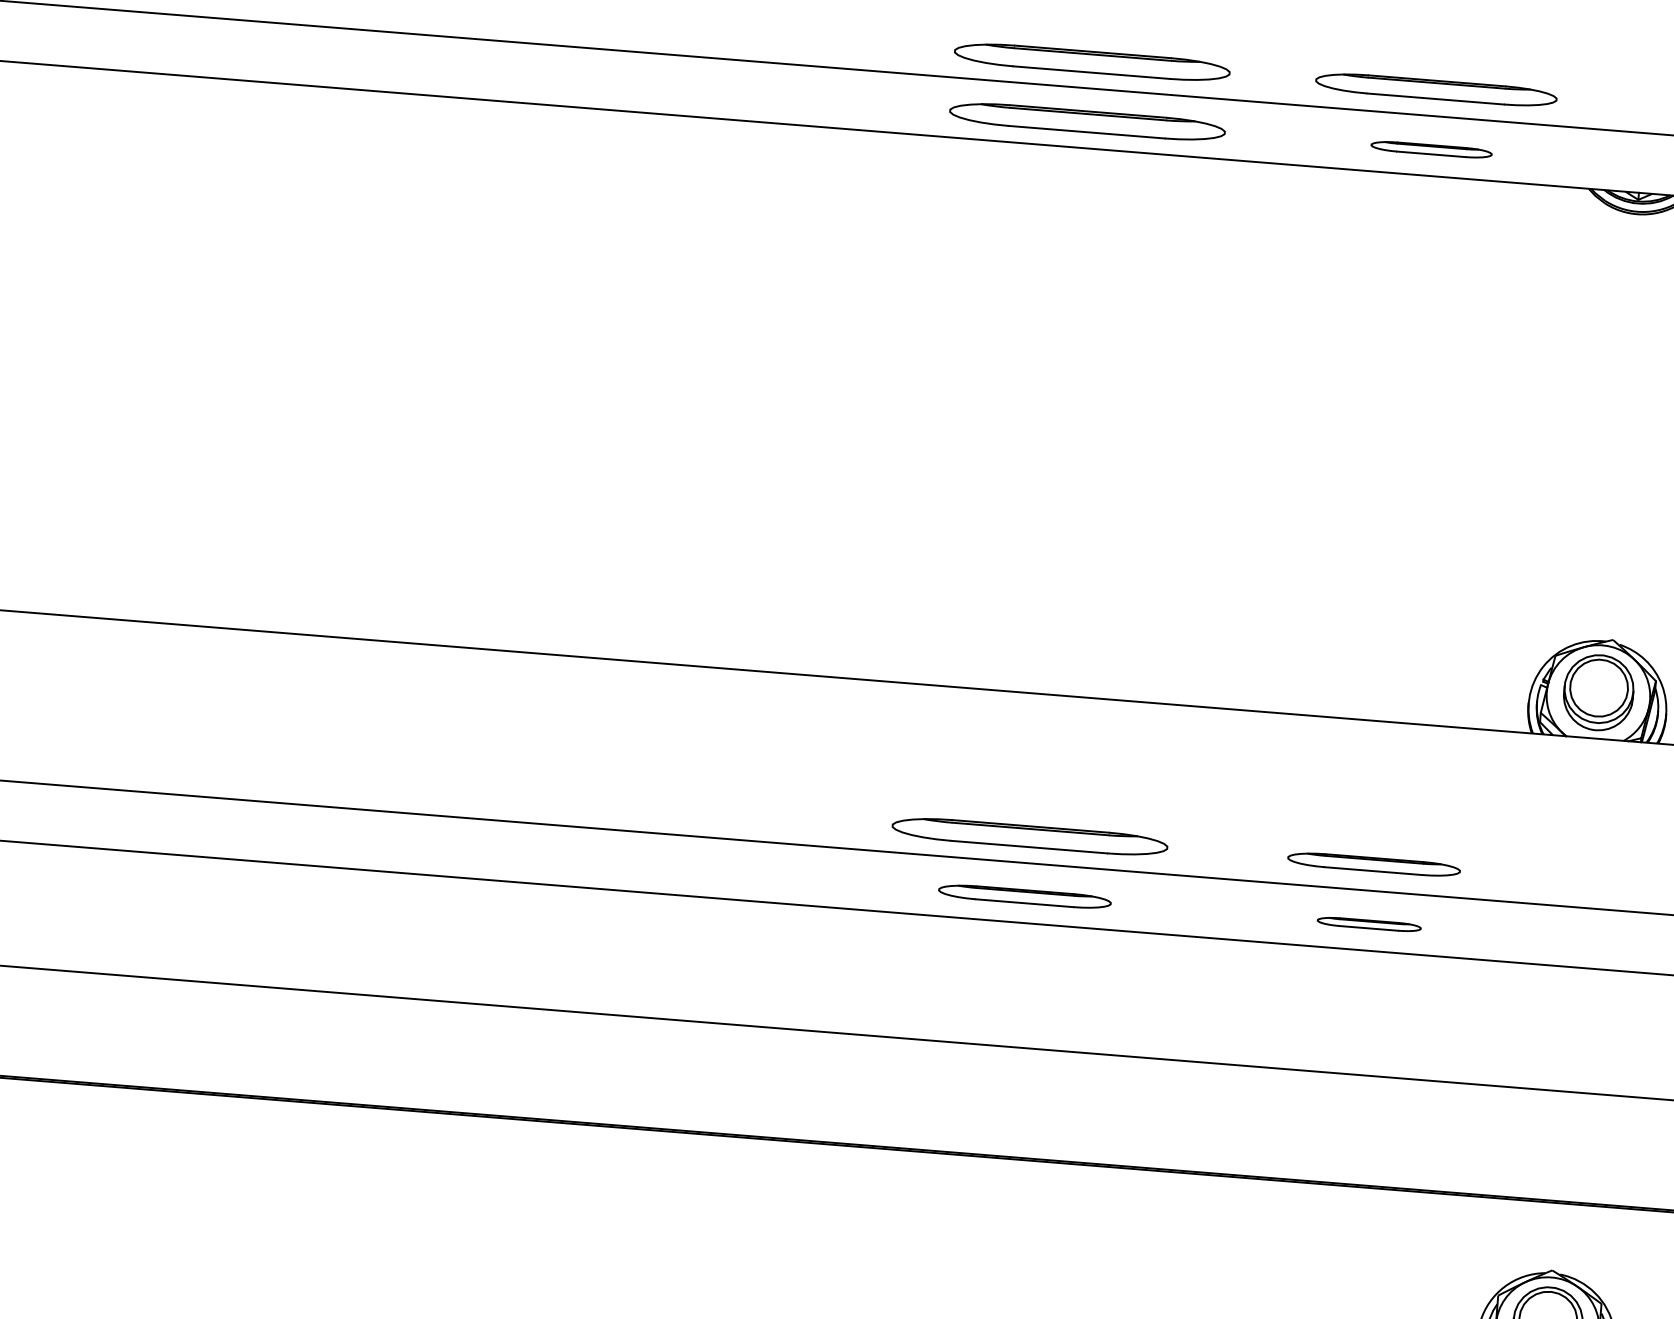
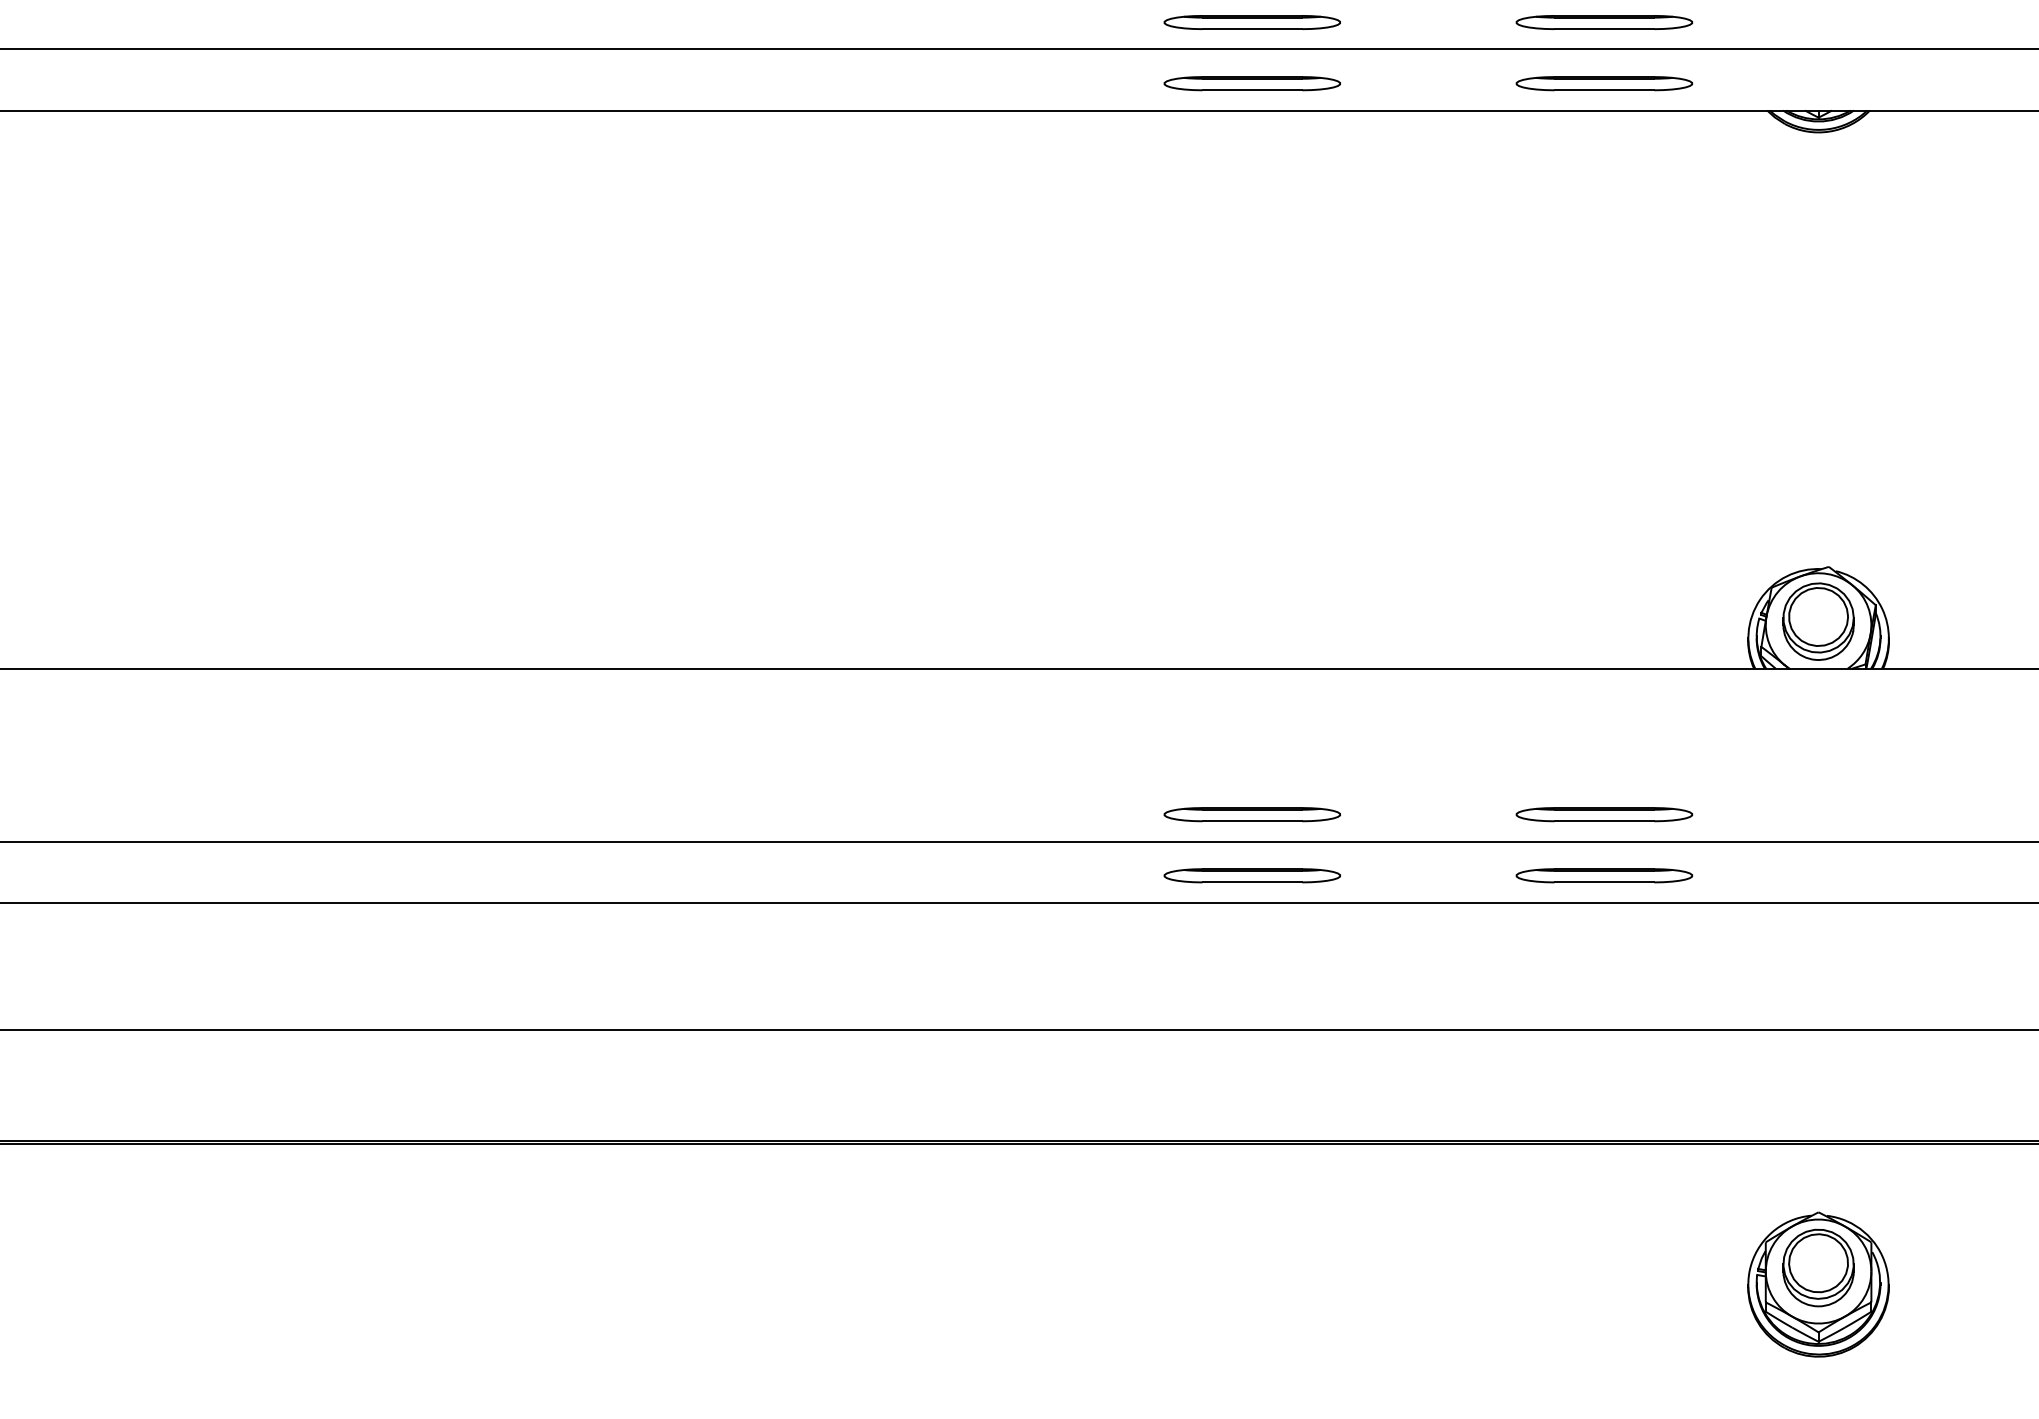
part: (1091, 62) -> (1251, 22), size x0.62
part: (1436, 89) -> (1604, 22), size x0.71
part: (1086, 121) -> (1251, 83), size x0.62
part: (1431, 149) -> (1604, 83), size x1.43
part: (1028, 836) -> (1251, 814), size x0.62
part: (1369, 924) -> (1604, 875), size x1.67

